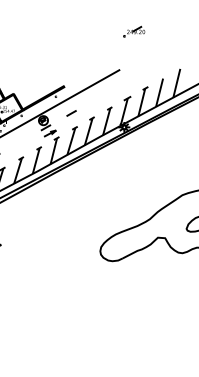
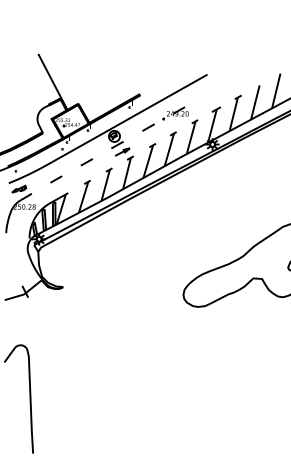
part: (134, 31) -> (175, 113), moved
line: (20, 142) -> (86, 162), added

